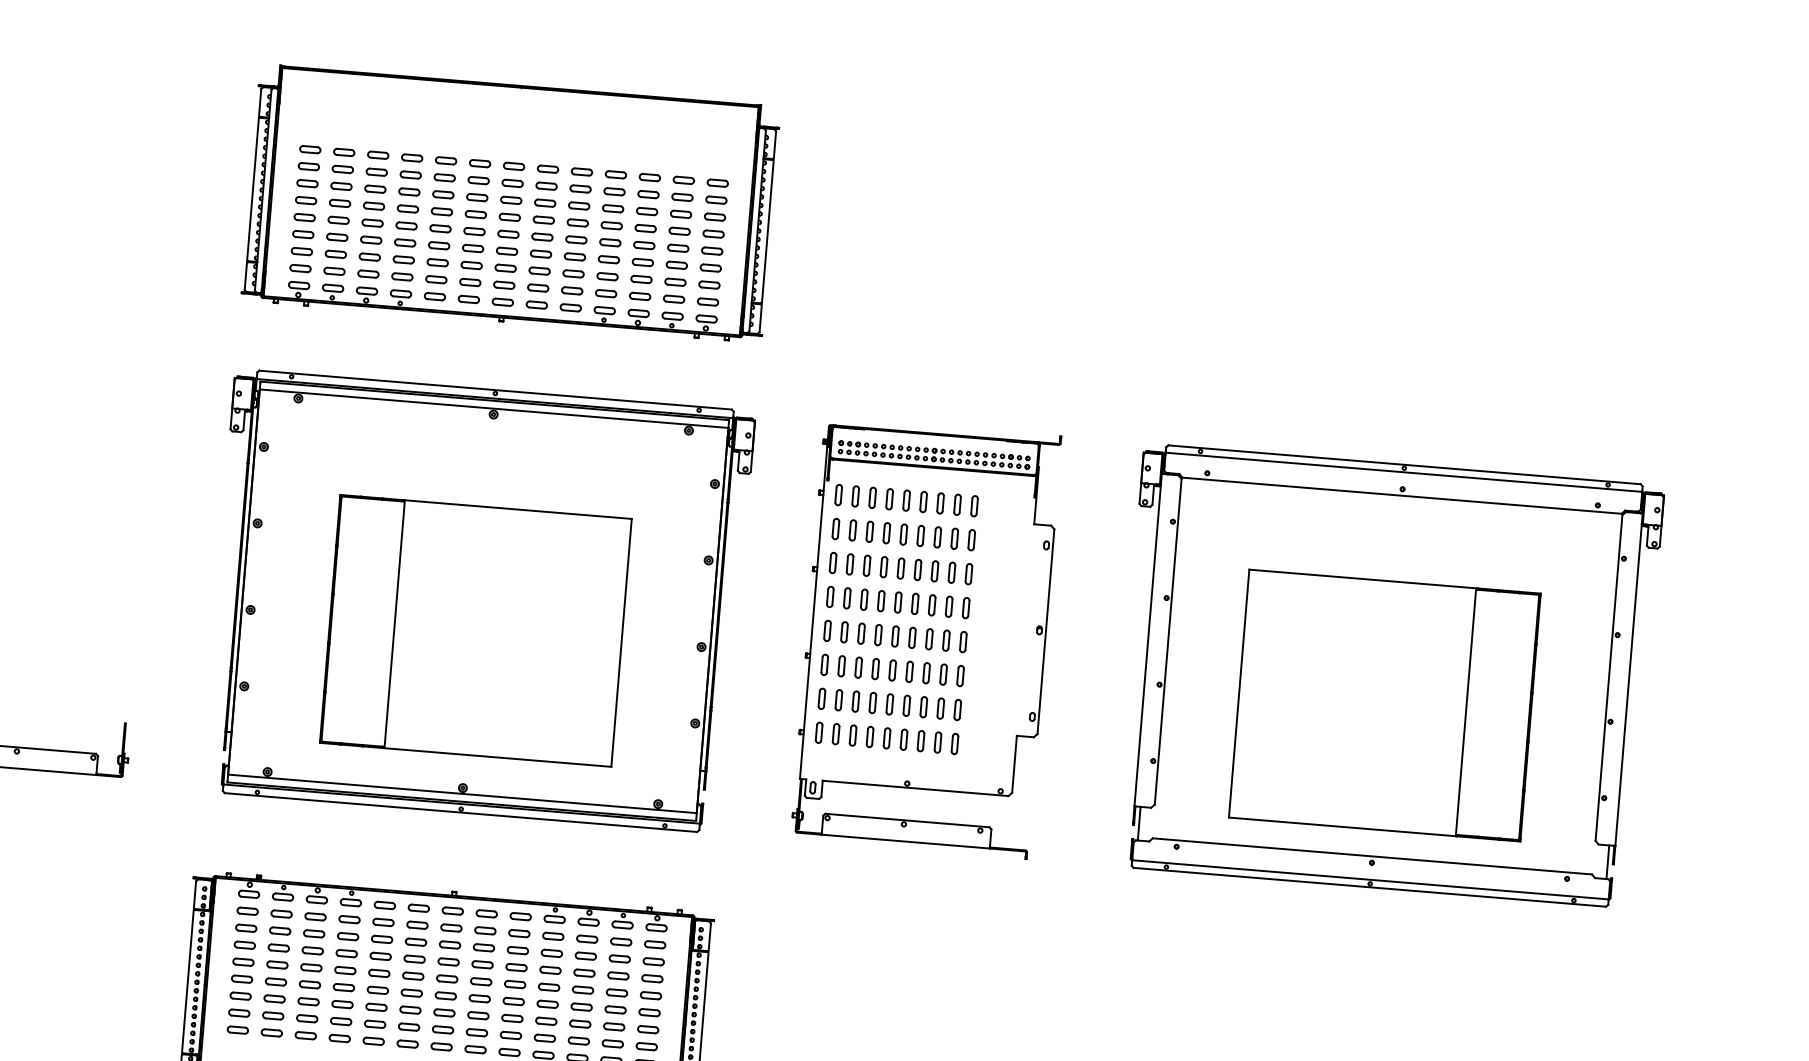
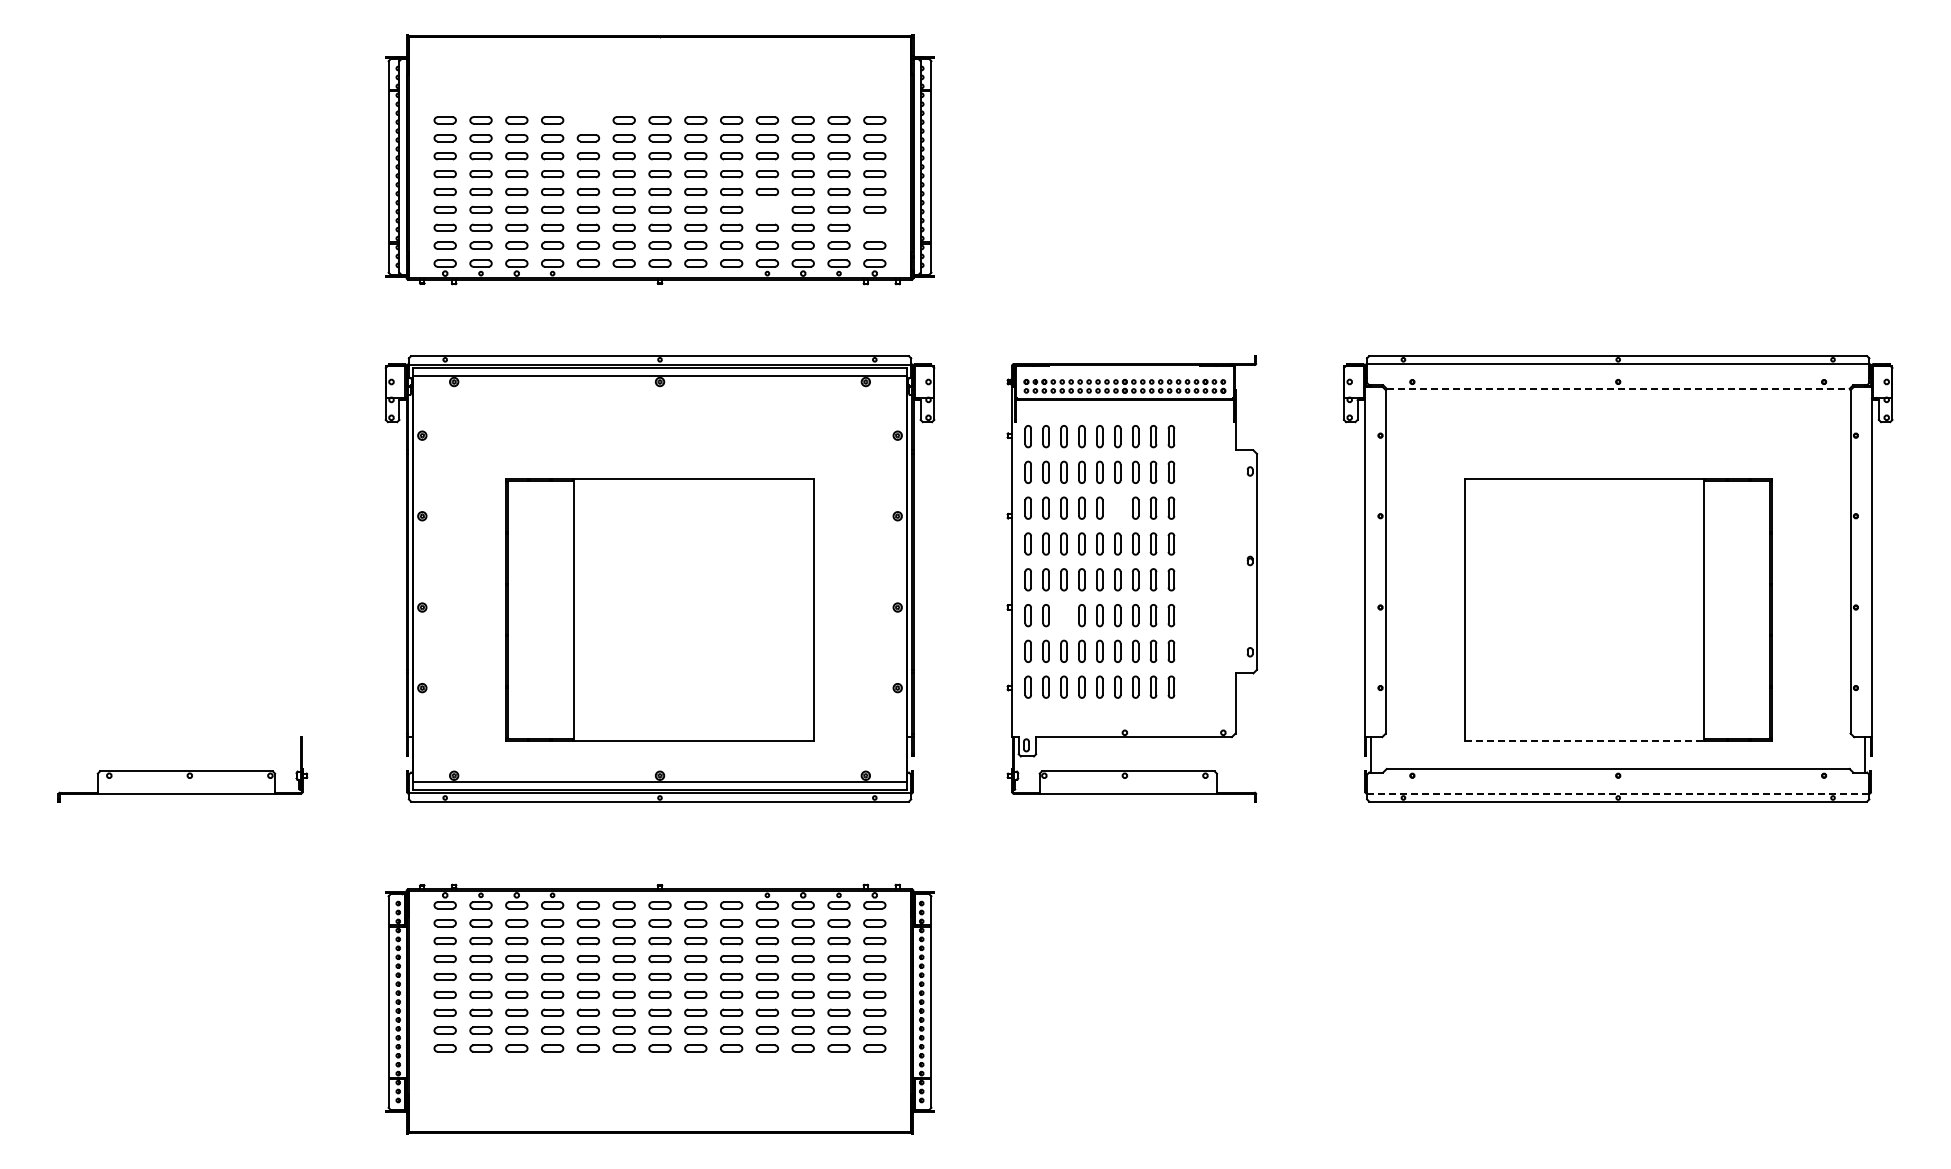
part: (446, 160) -> (588, 120), removed
part: (608, 259) -> (766, 209), removed
part: (709, 284) -> (874, 227), removed
line: (1402, 495) -> (1618, 388), solid -> dashed
part: (917, 569) -> (1117, 507), removed
part: (858, 667) -> (1063, 615), removed
line: (1342, 826) -> (1584, 740), solid -> dashed
line: (1369, 879) -> (1617, 793), solid -> dashed

